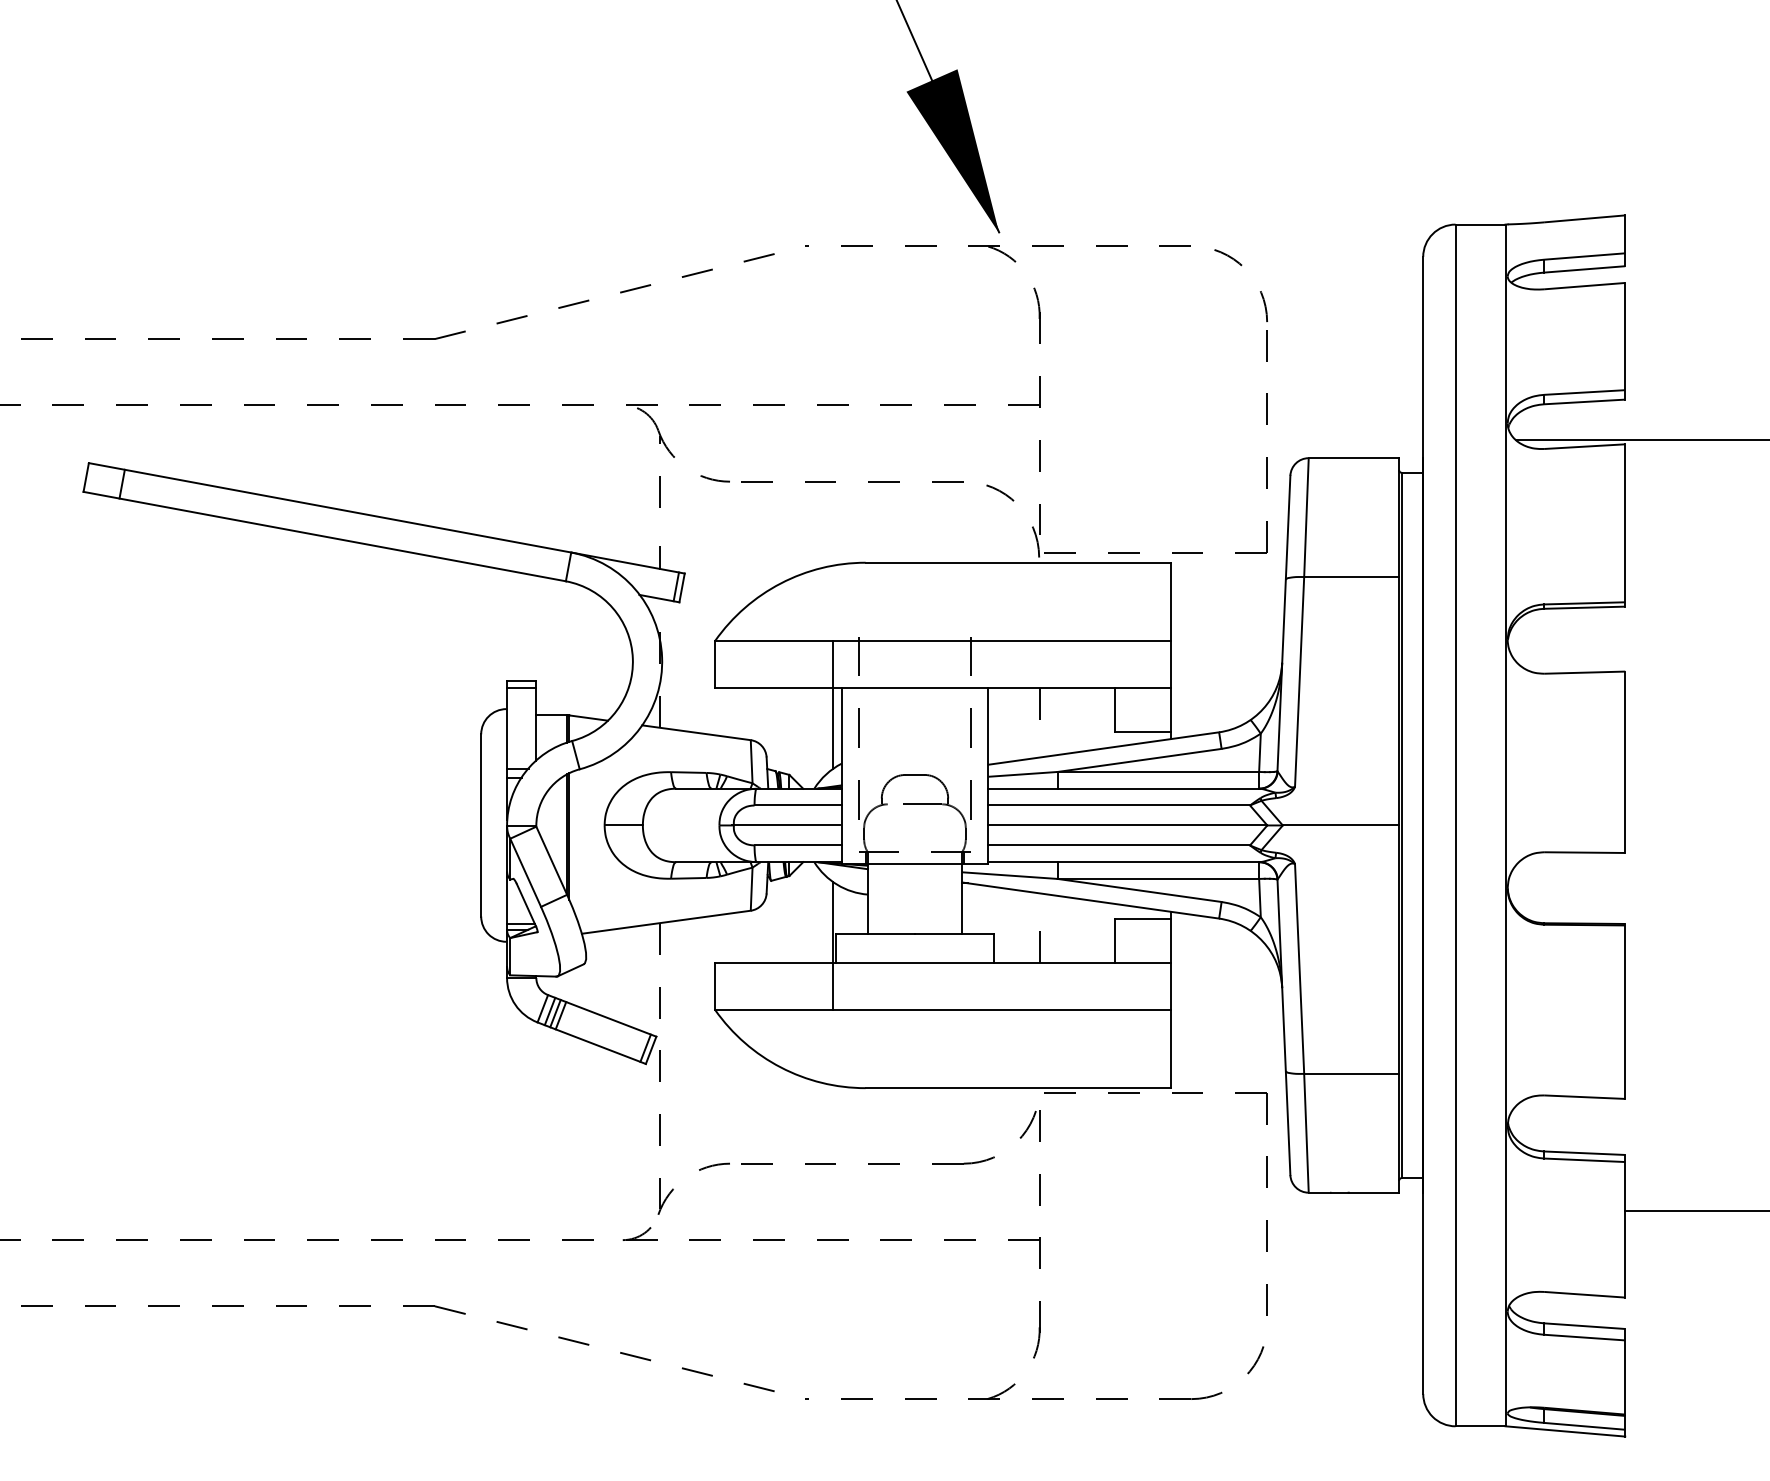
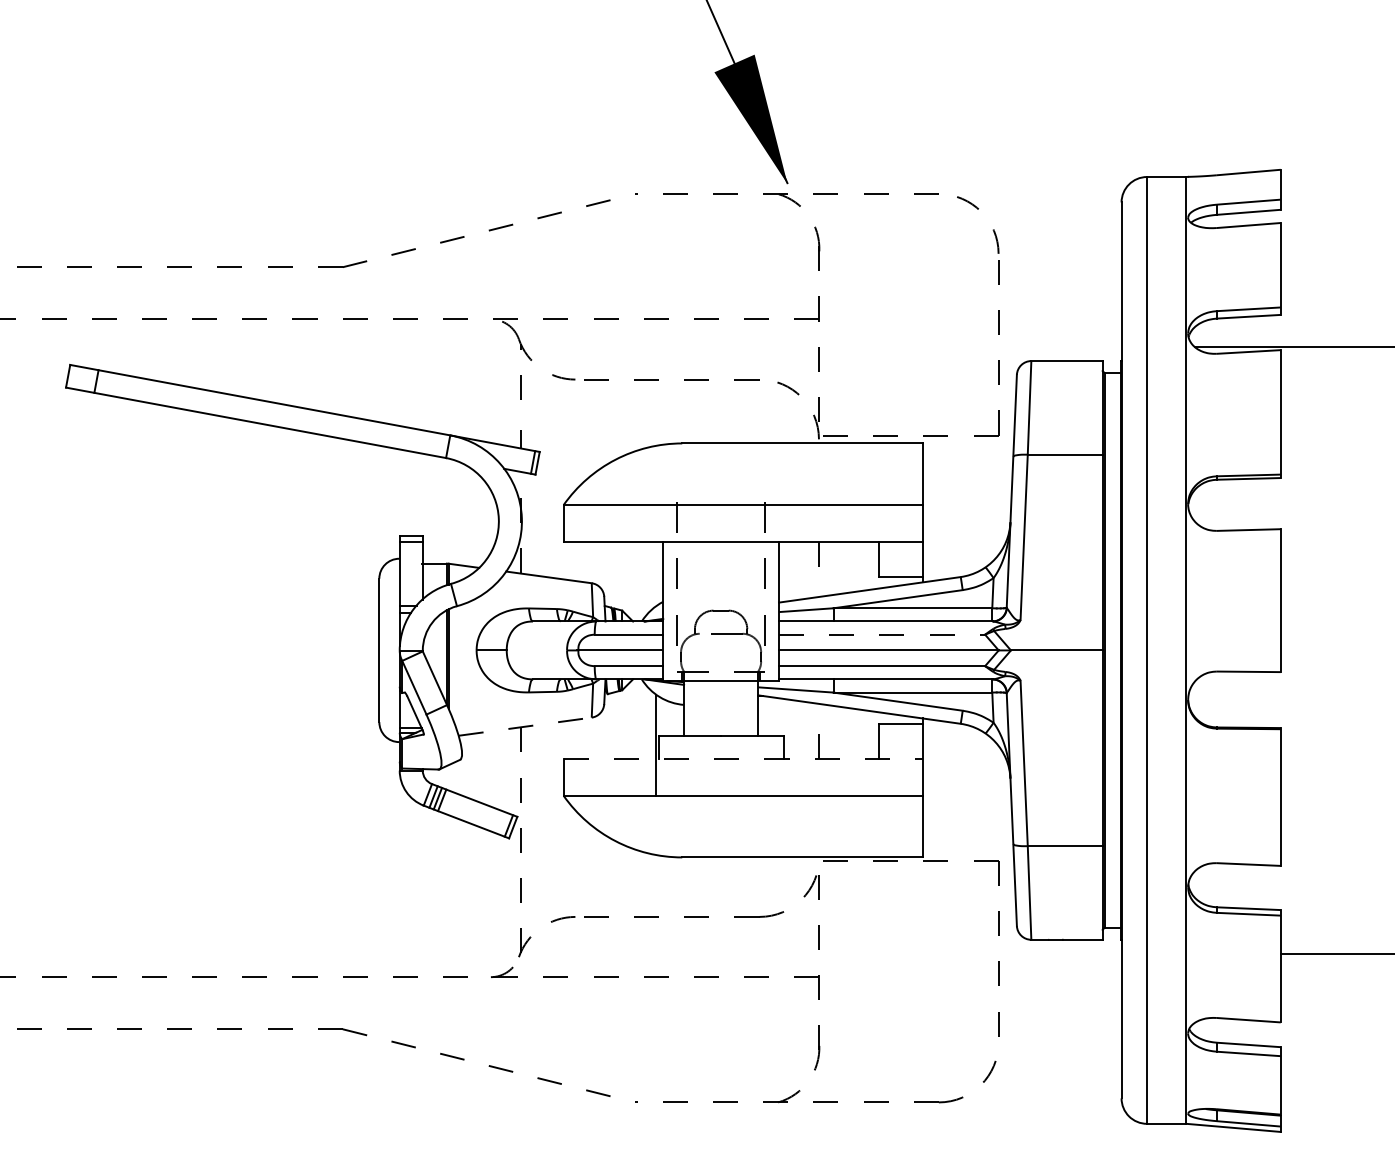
line: (832, 704) -> (656, 555), removed
line: (1119, 805) -> (882, 634), solid -> dashed
line: (666, 922) -> (525, 726), solid -> dashed
line: (942, 963) -> (742, 759), solid -> dashed

